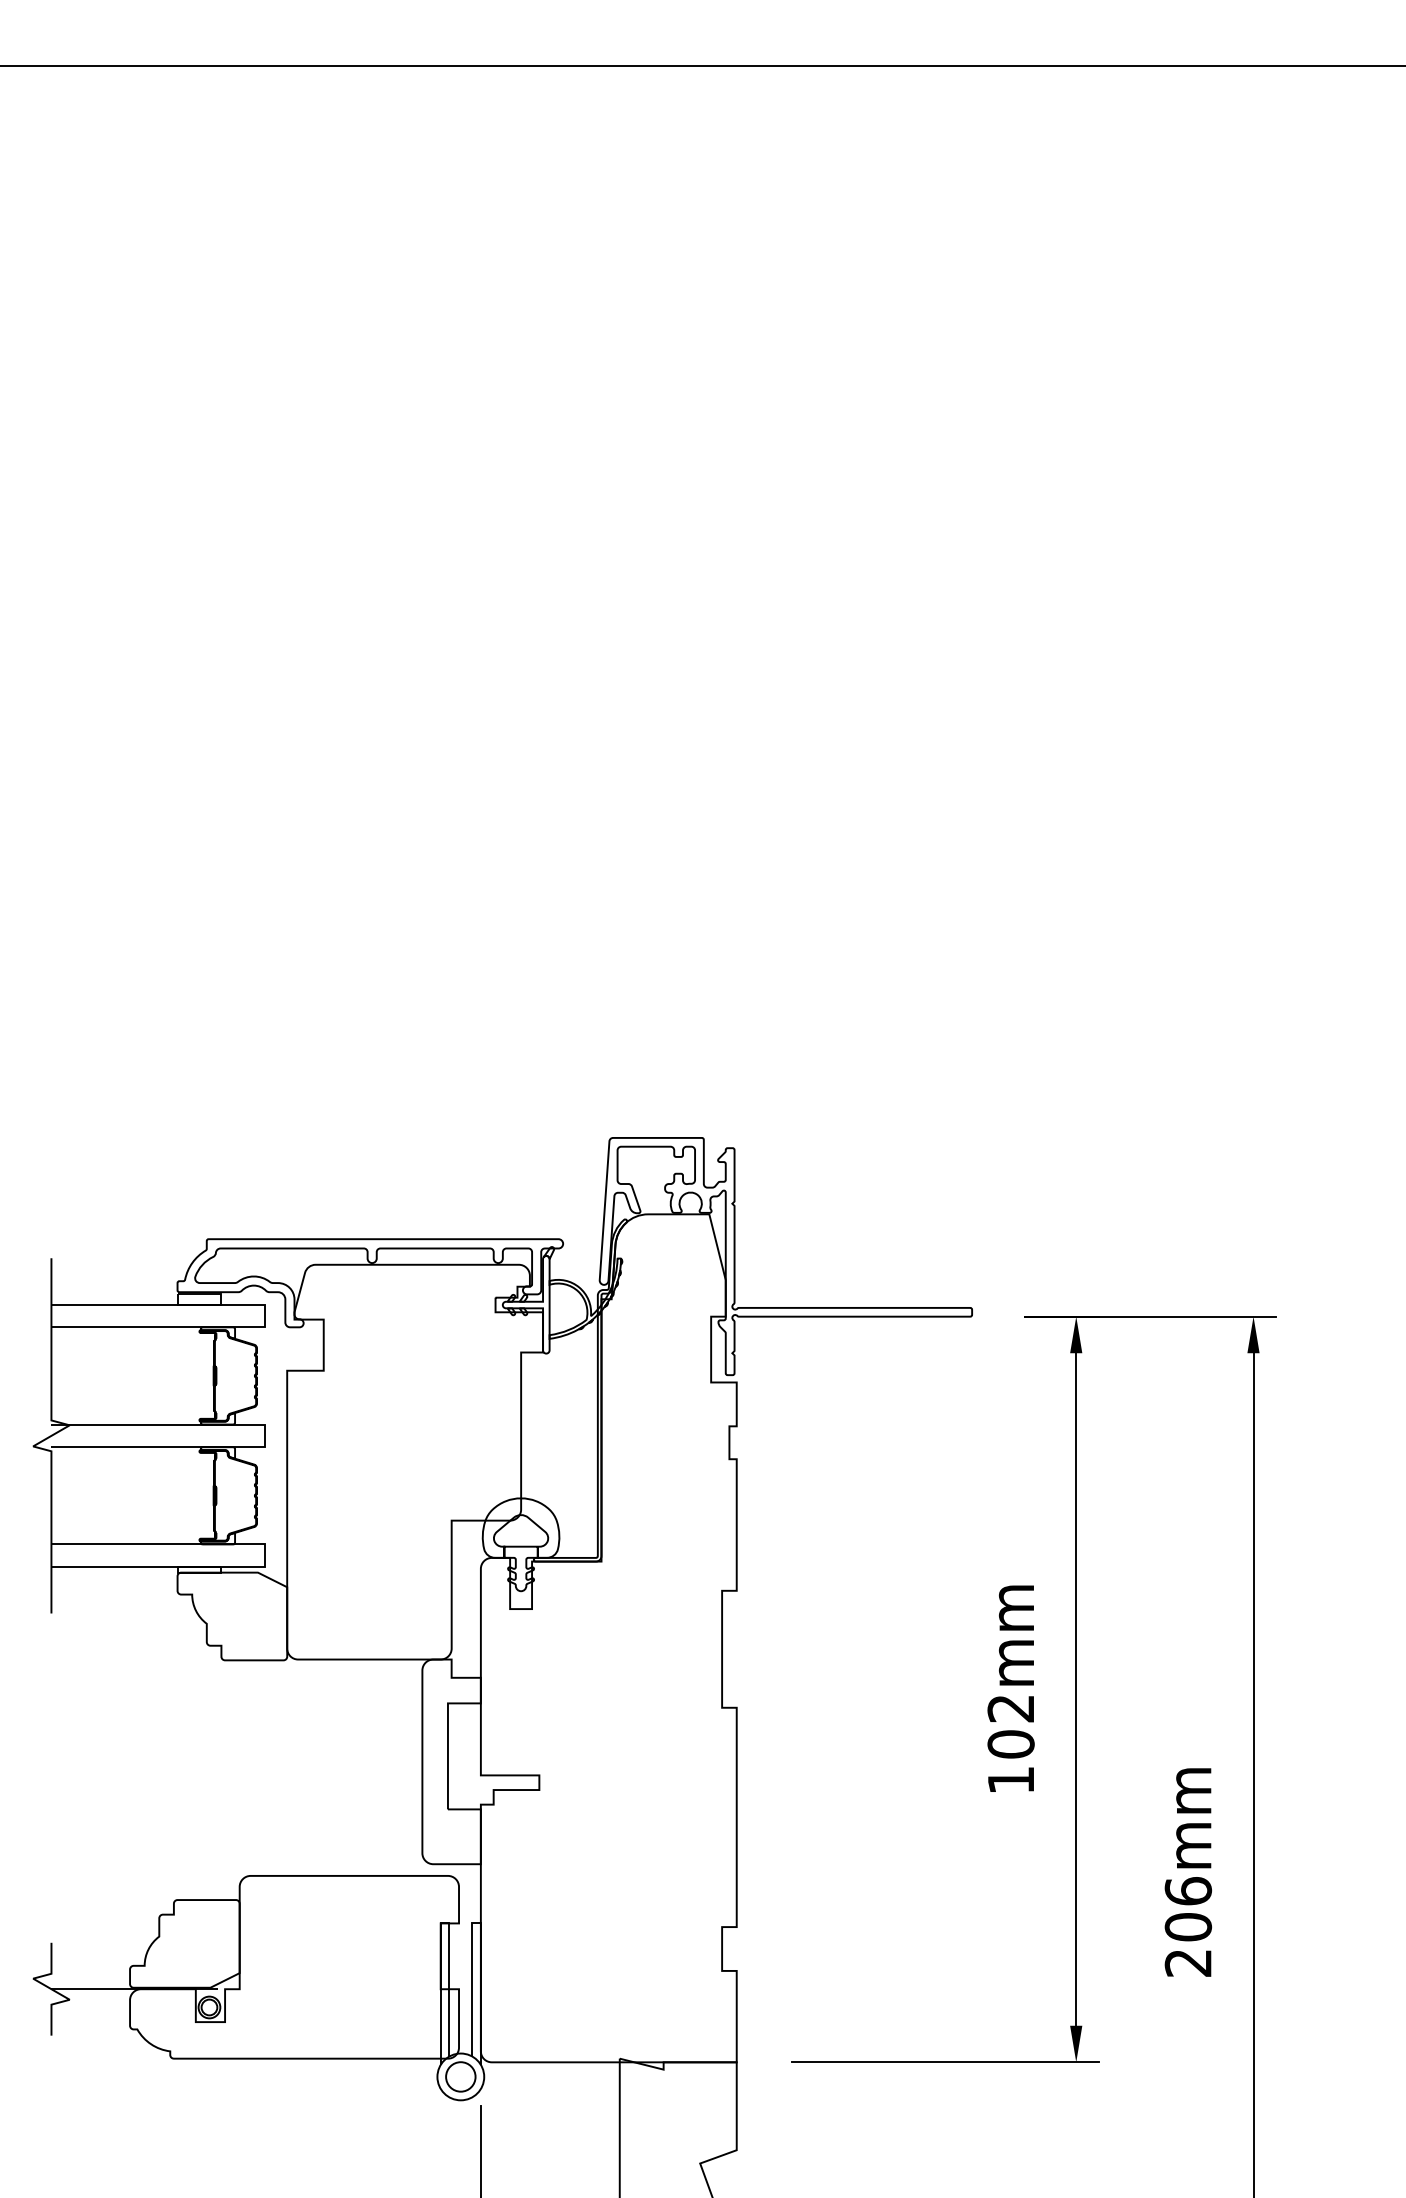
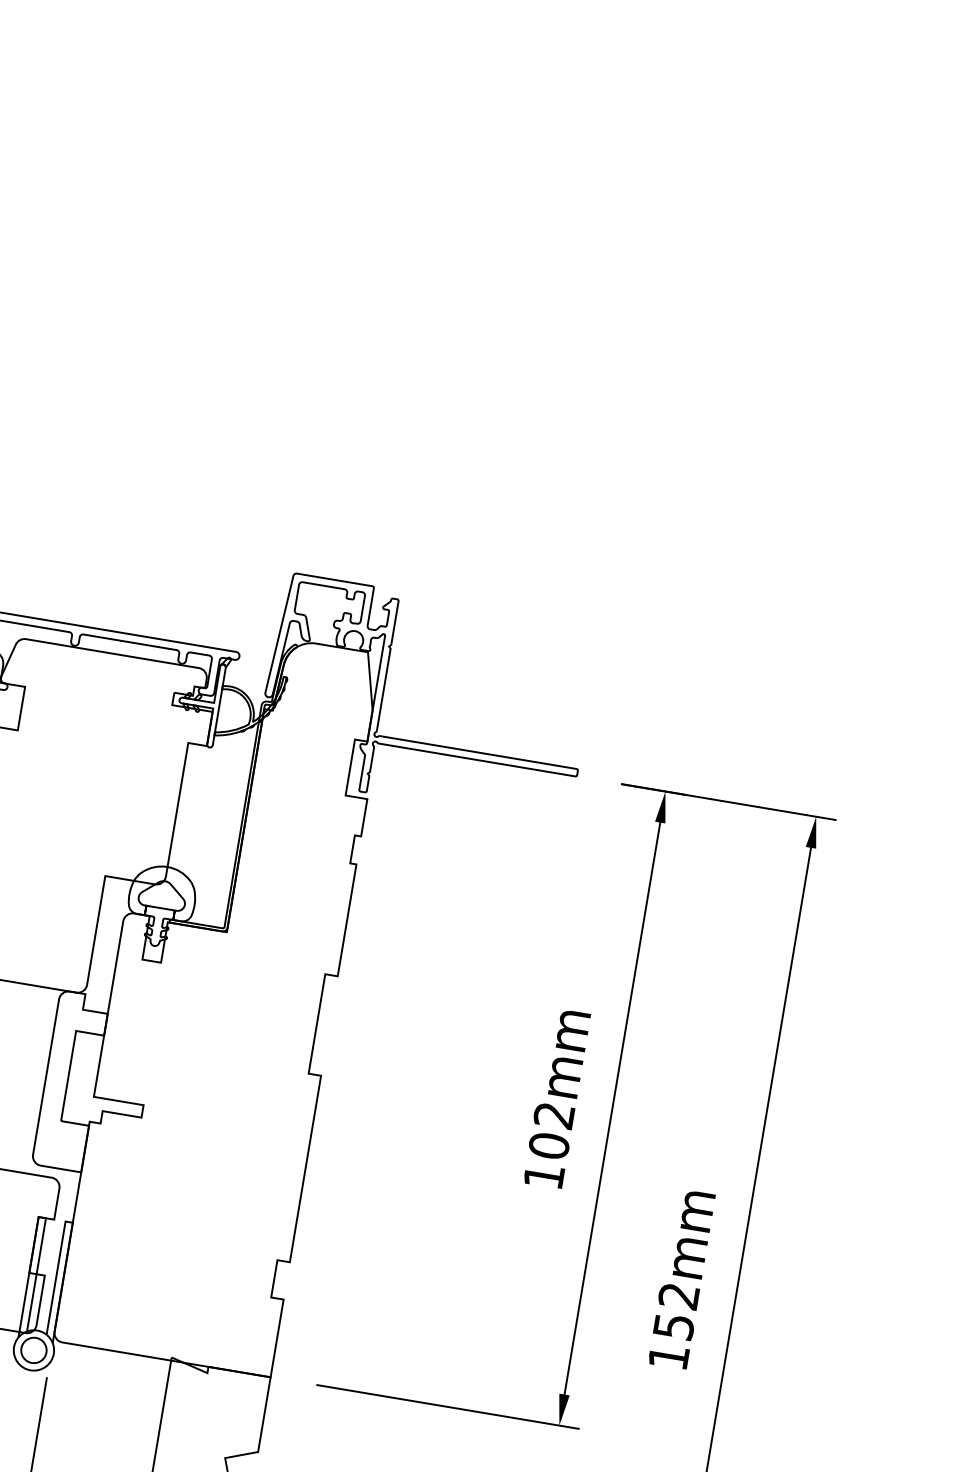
text: (1188, 1926) -> (674, 1326), 206mm -> 152mm

